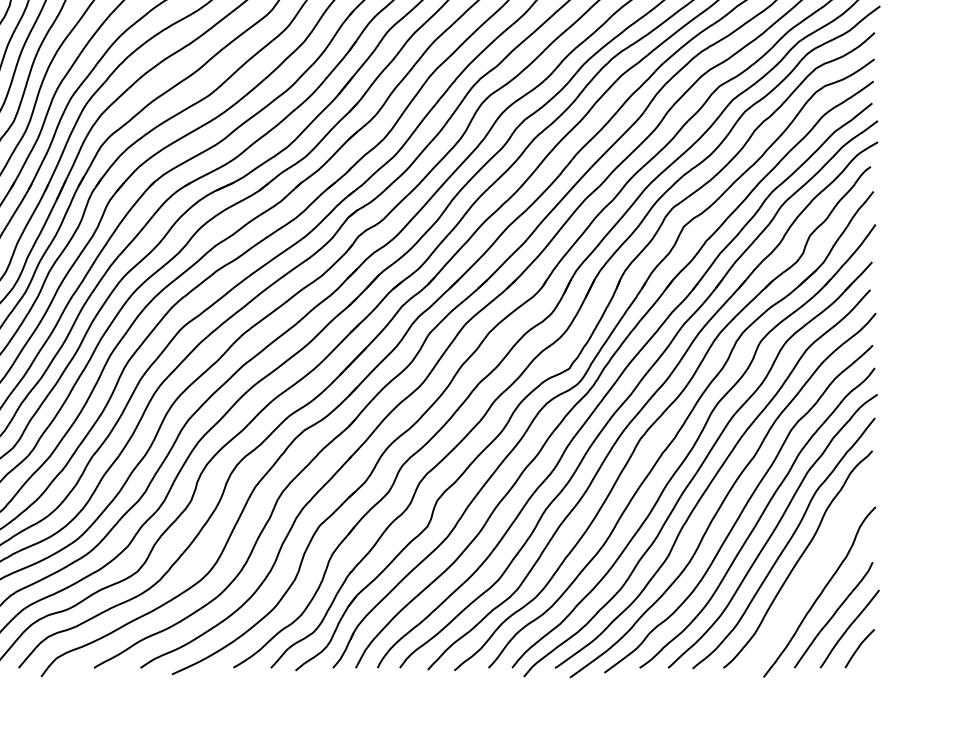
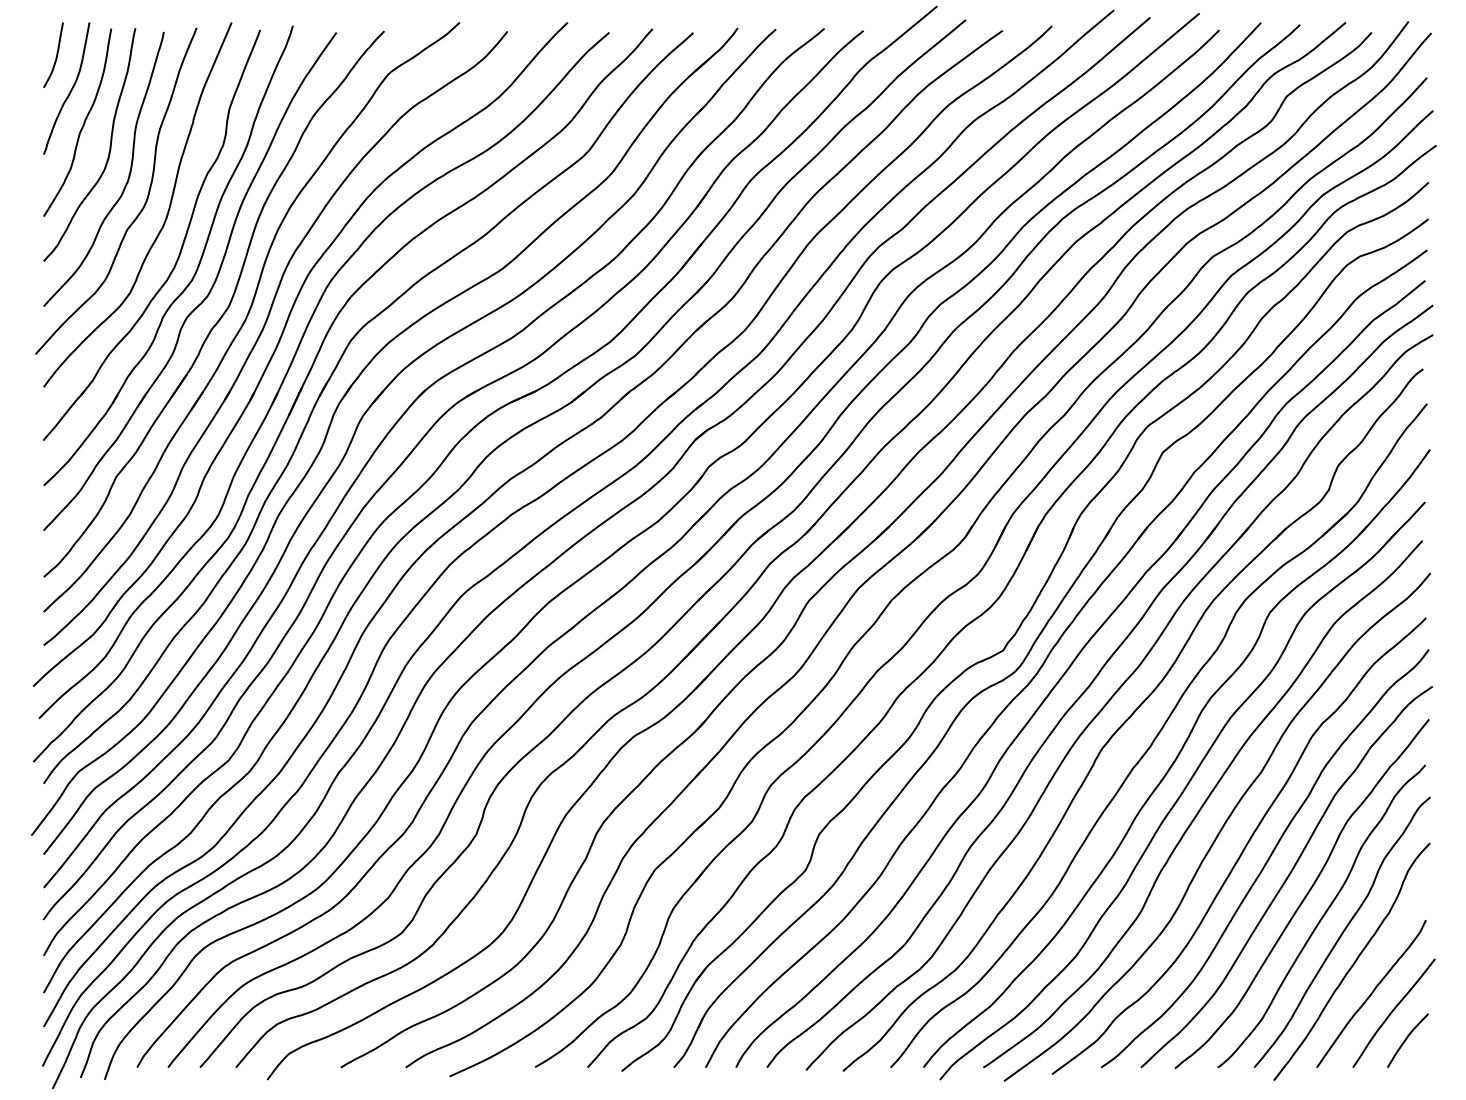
curve: (812, 570) -> (1342, 931), added

